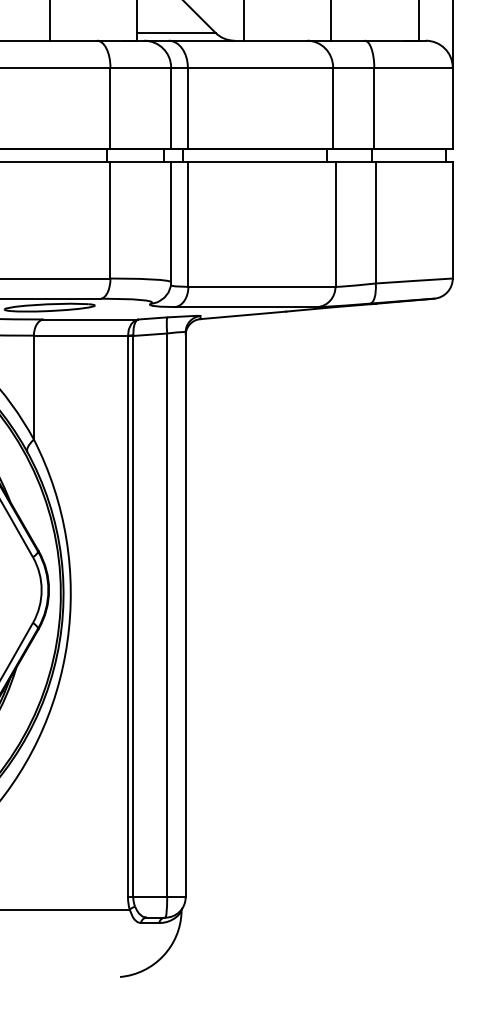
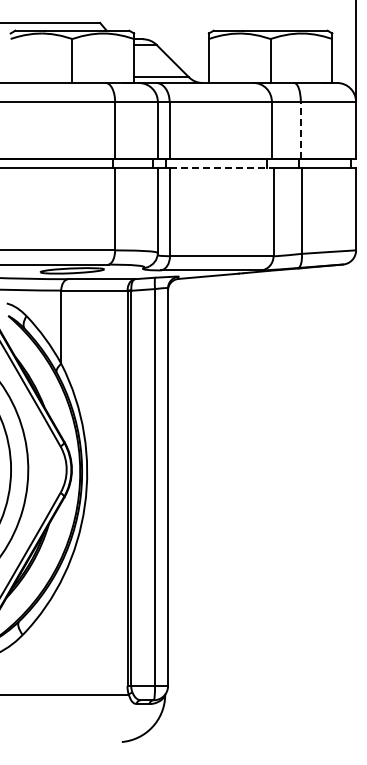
line: (373, 106) -> (300, 129), solid -> dashed
line: (261, 162) -> (221, 168), solid -> dashed

